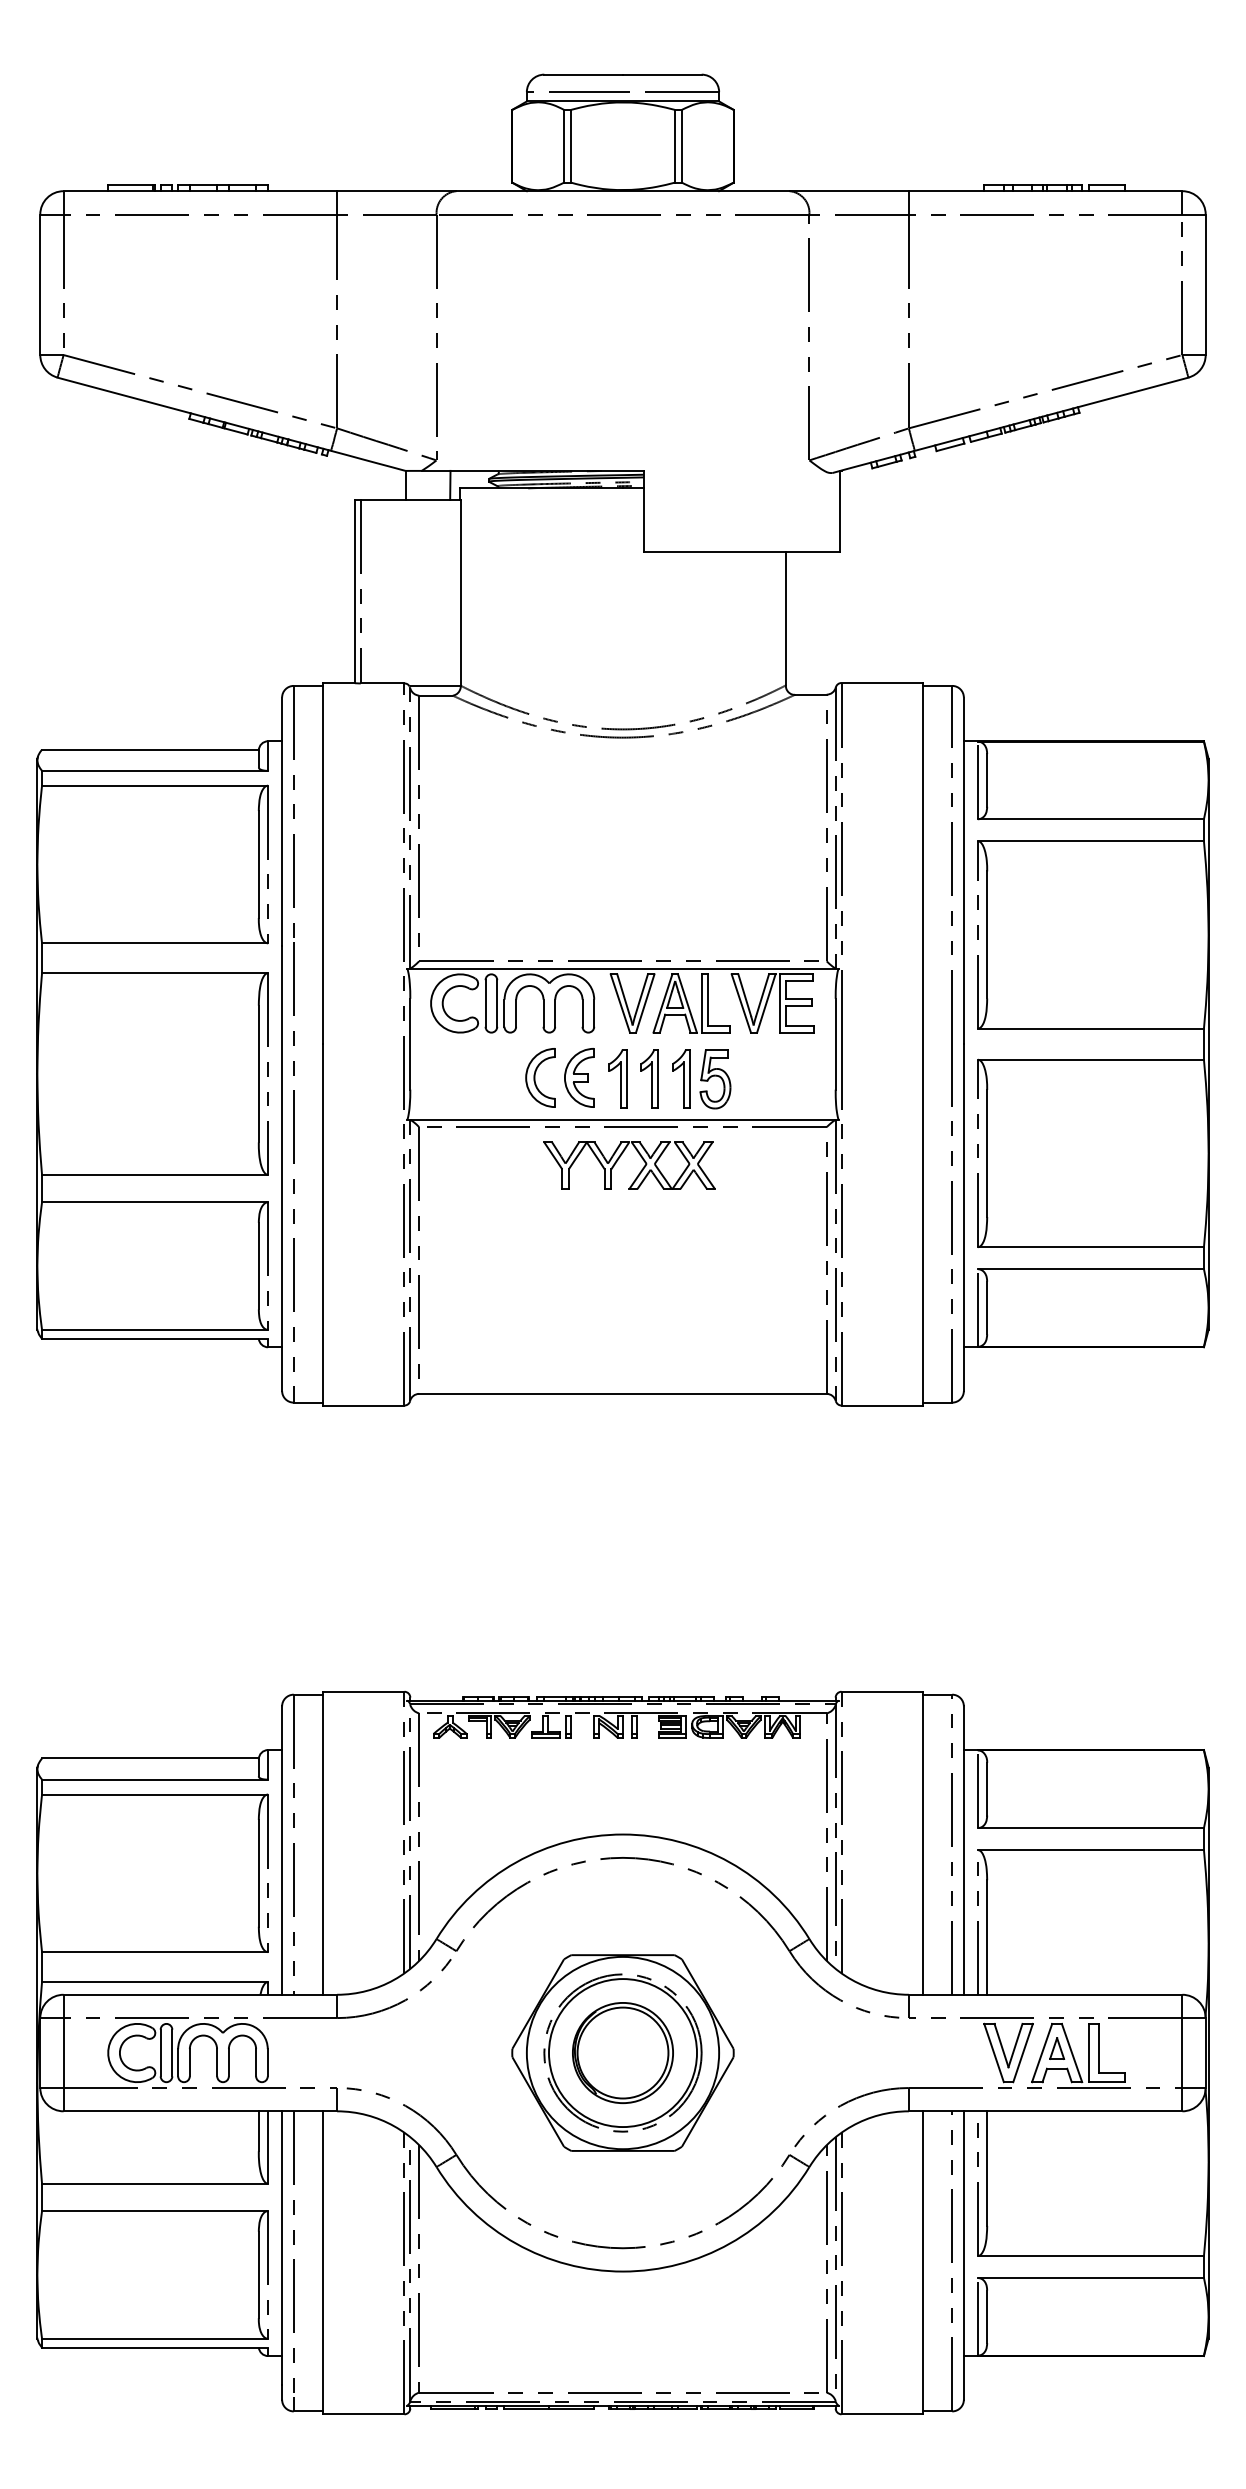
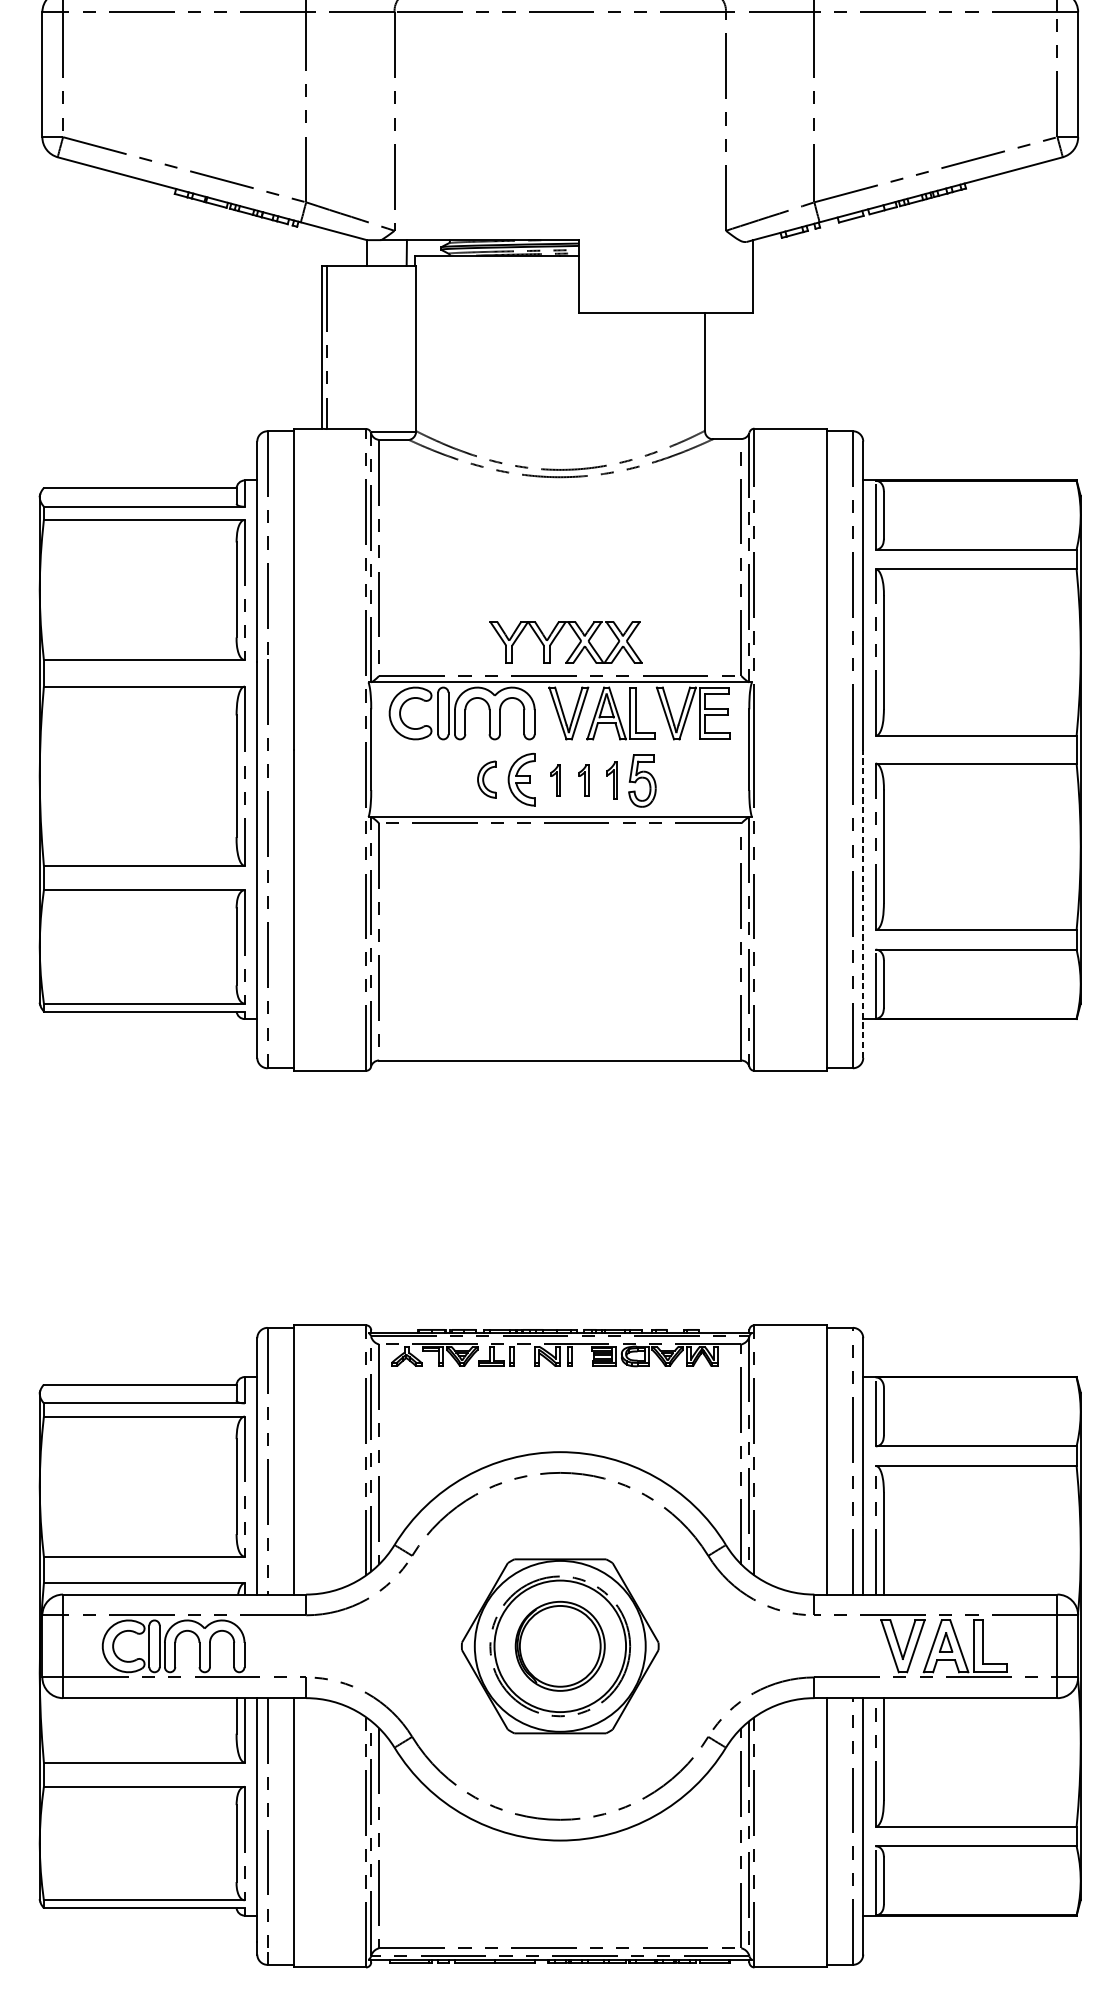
part: (540, 1077) -> (486, 779), size x0.7
part: (617, 1078) -> (555, 780), size x0.6
part: (649, 1078) -> (583, 780), size x0.6
part: (681, 1078) -> (612, 780), size x0.7
part: (620, 1157) -> (558, 635), moved
line: (963, 1217) -> (862, 903), solid -> dashed

